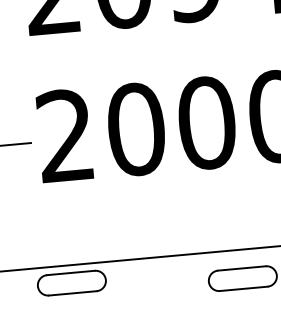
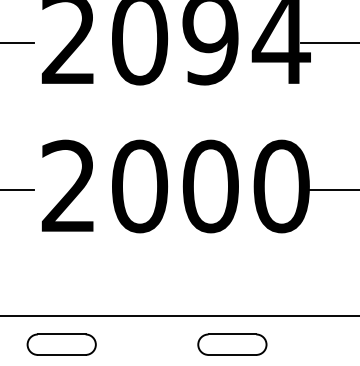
part: (71, 282) -> (61, 344), moved

